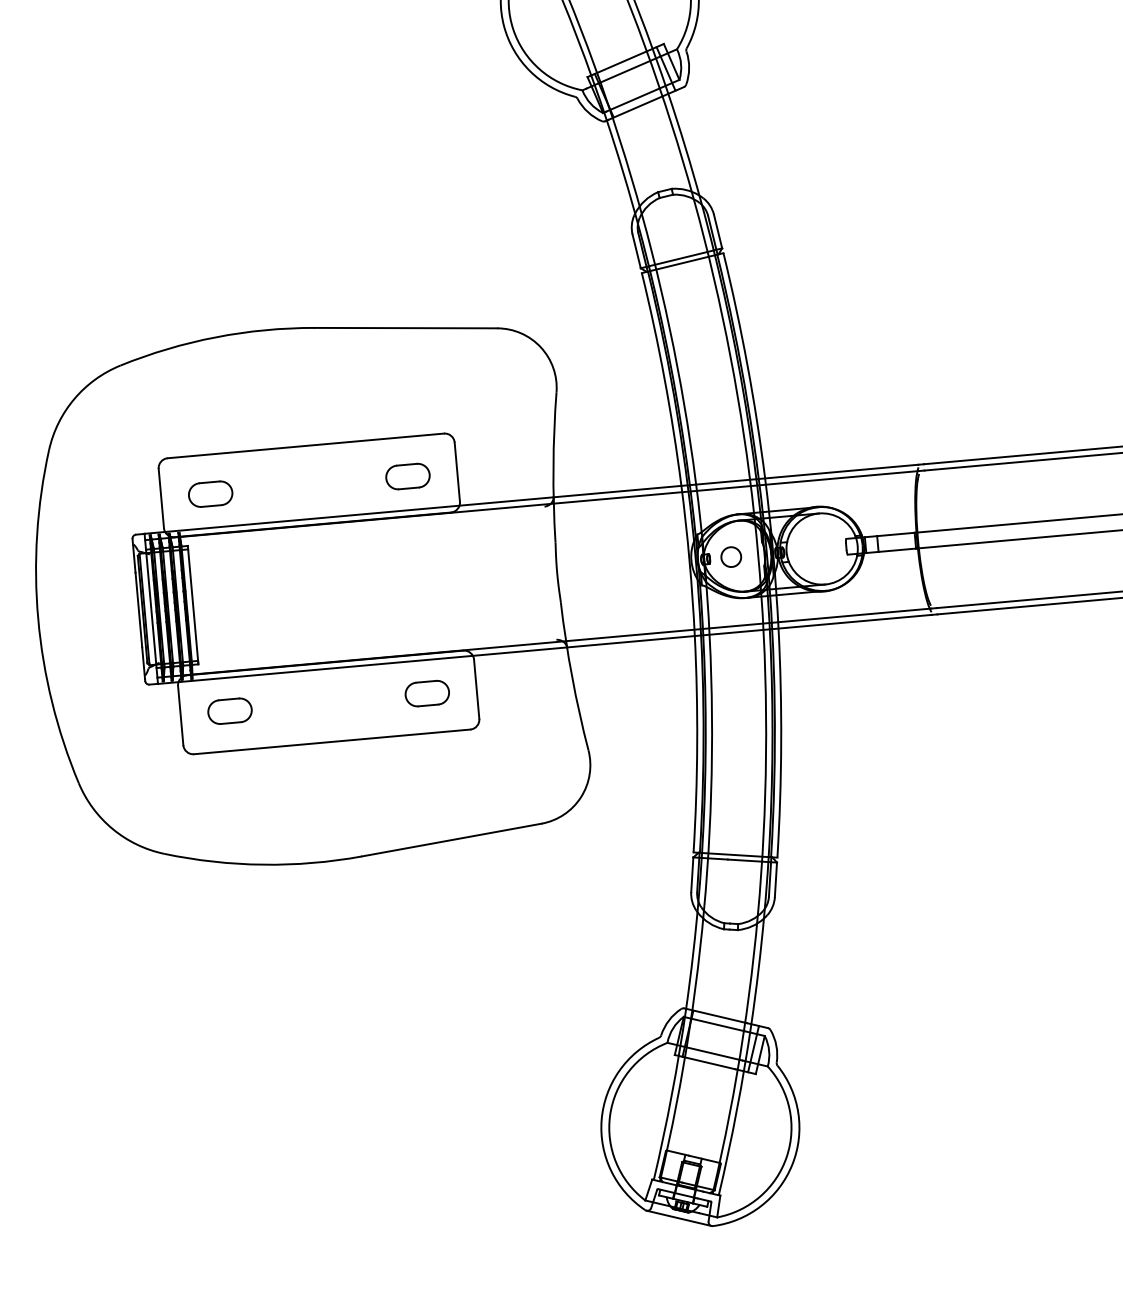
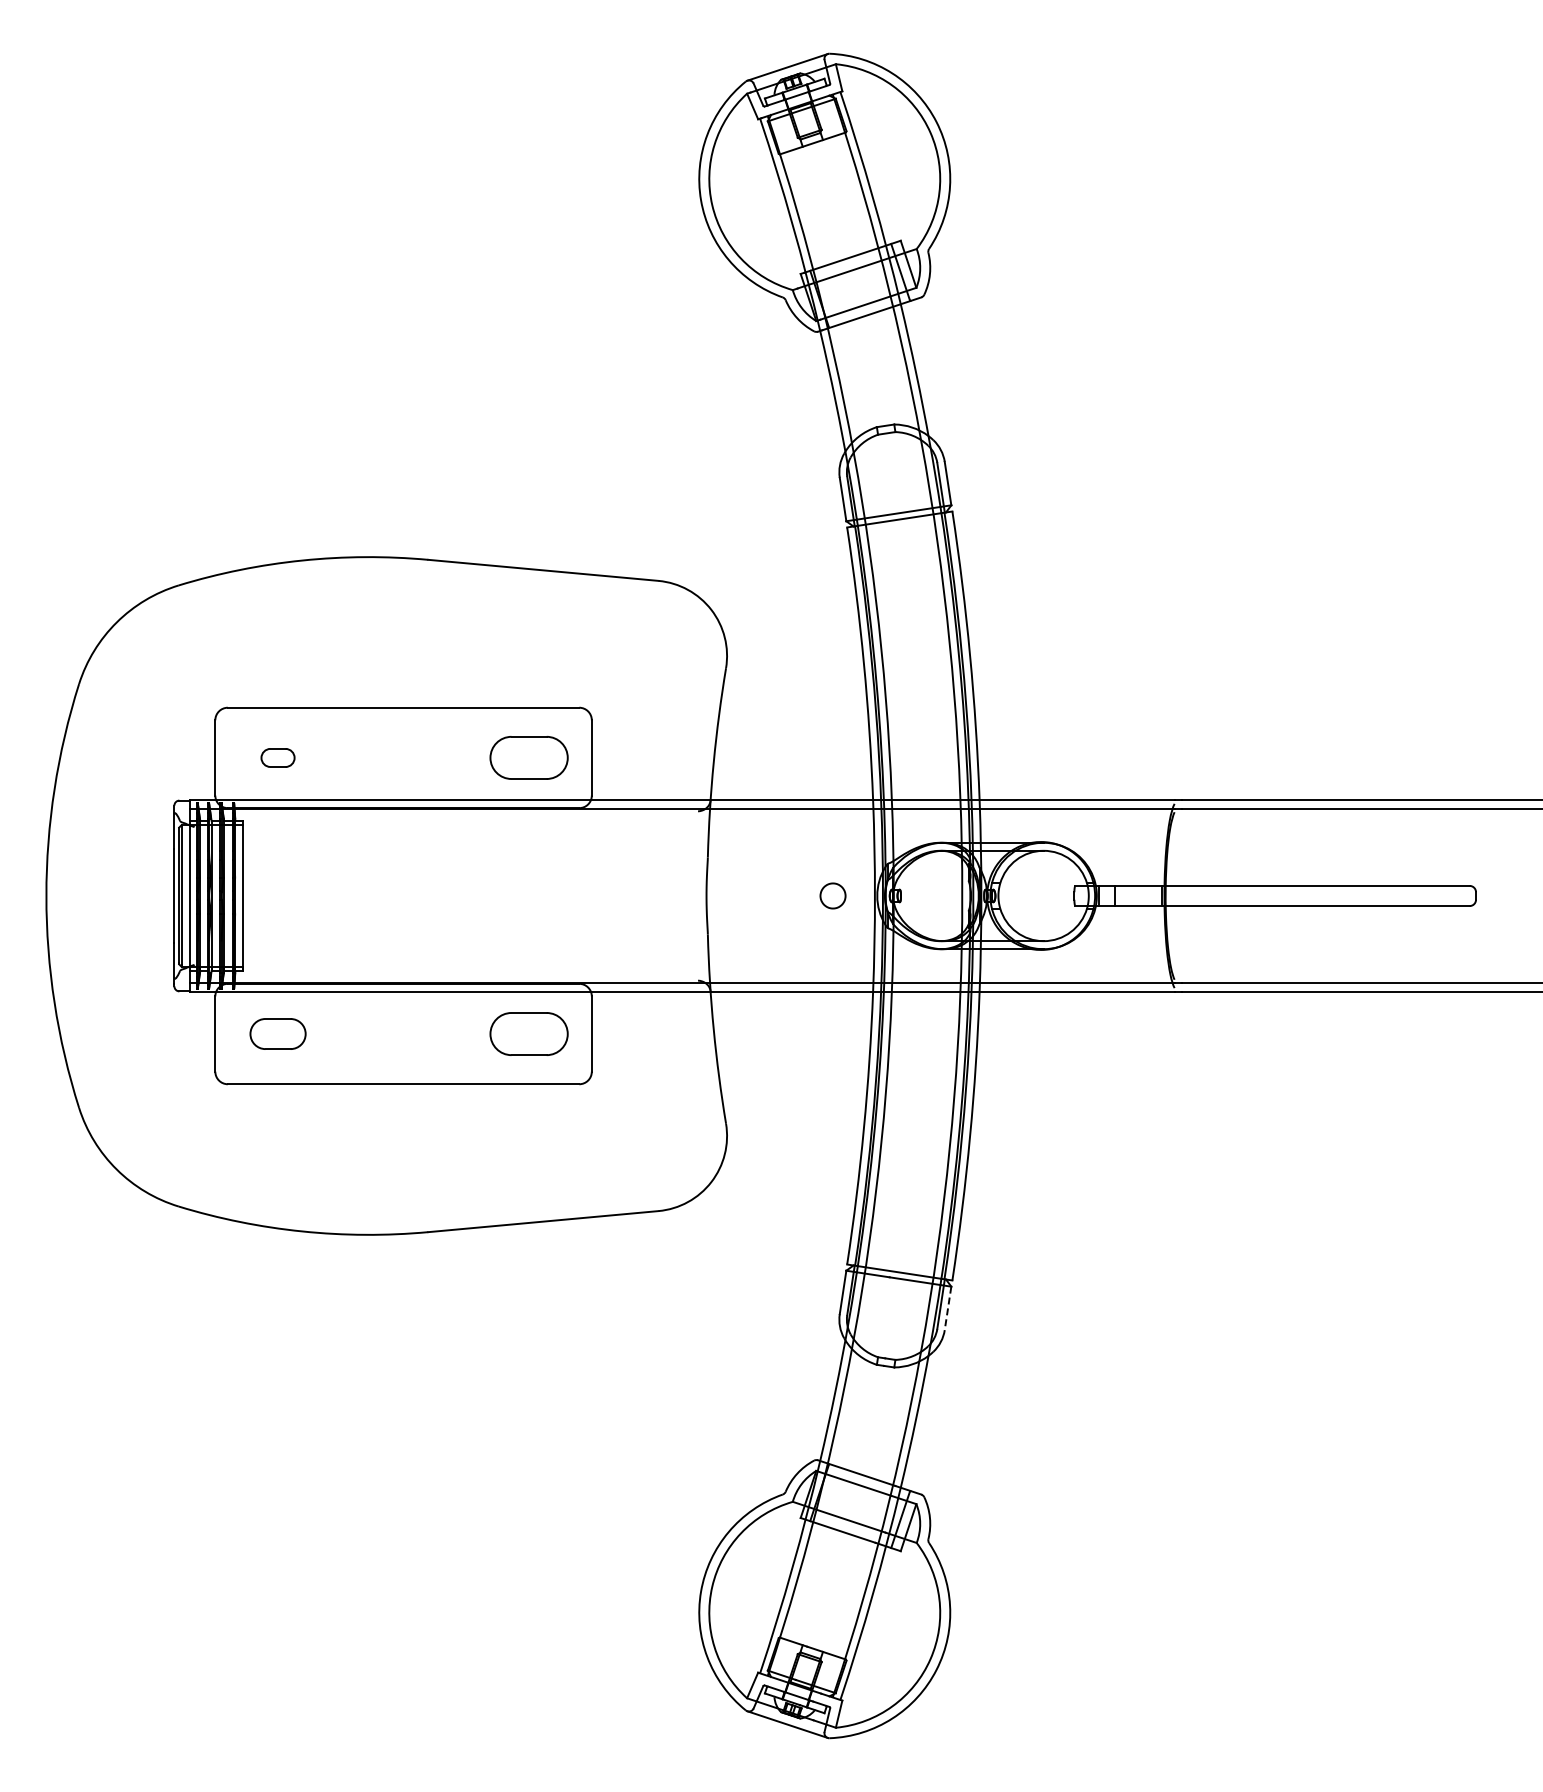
part: (407, 476) -> (528, 757), size x1.4
part: (210, 493) -> (277, 757), size x0.6
part: (730, 556) -> (832, 895), moved
part: (426, 693) -> (528, 1033), size x1.4
line: (776, 879) -> (948, 1308), solid -> dashed

